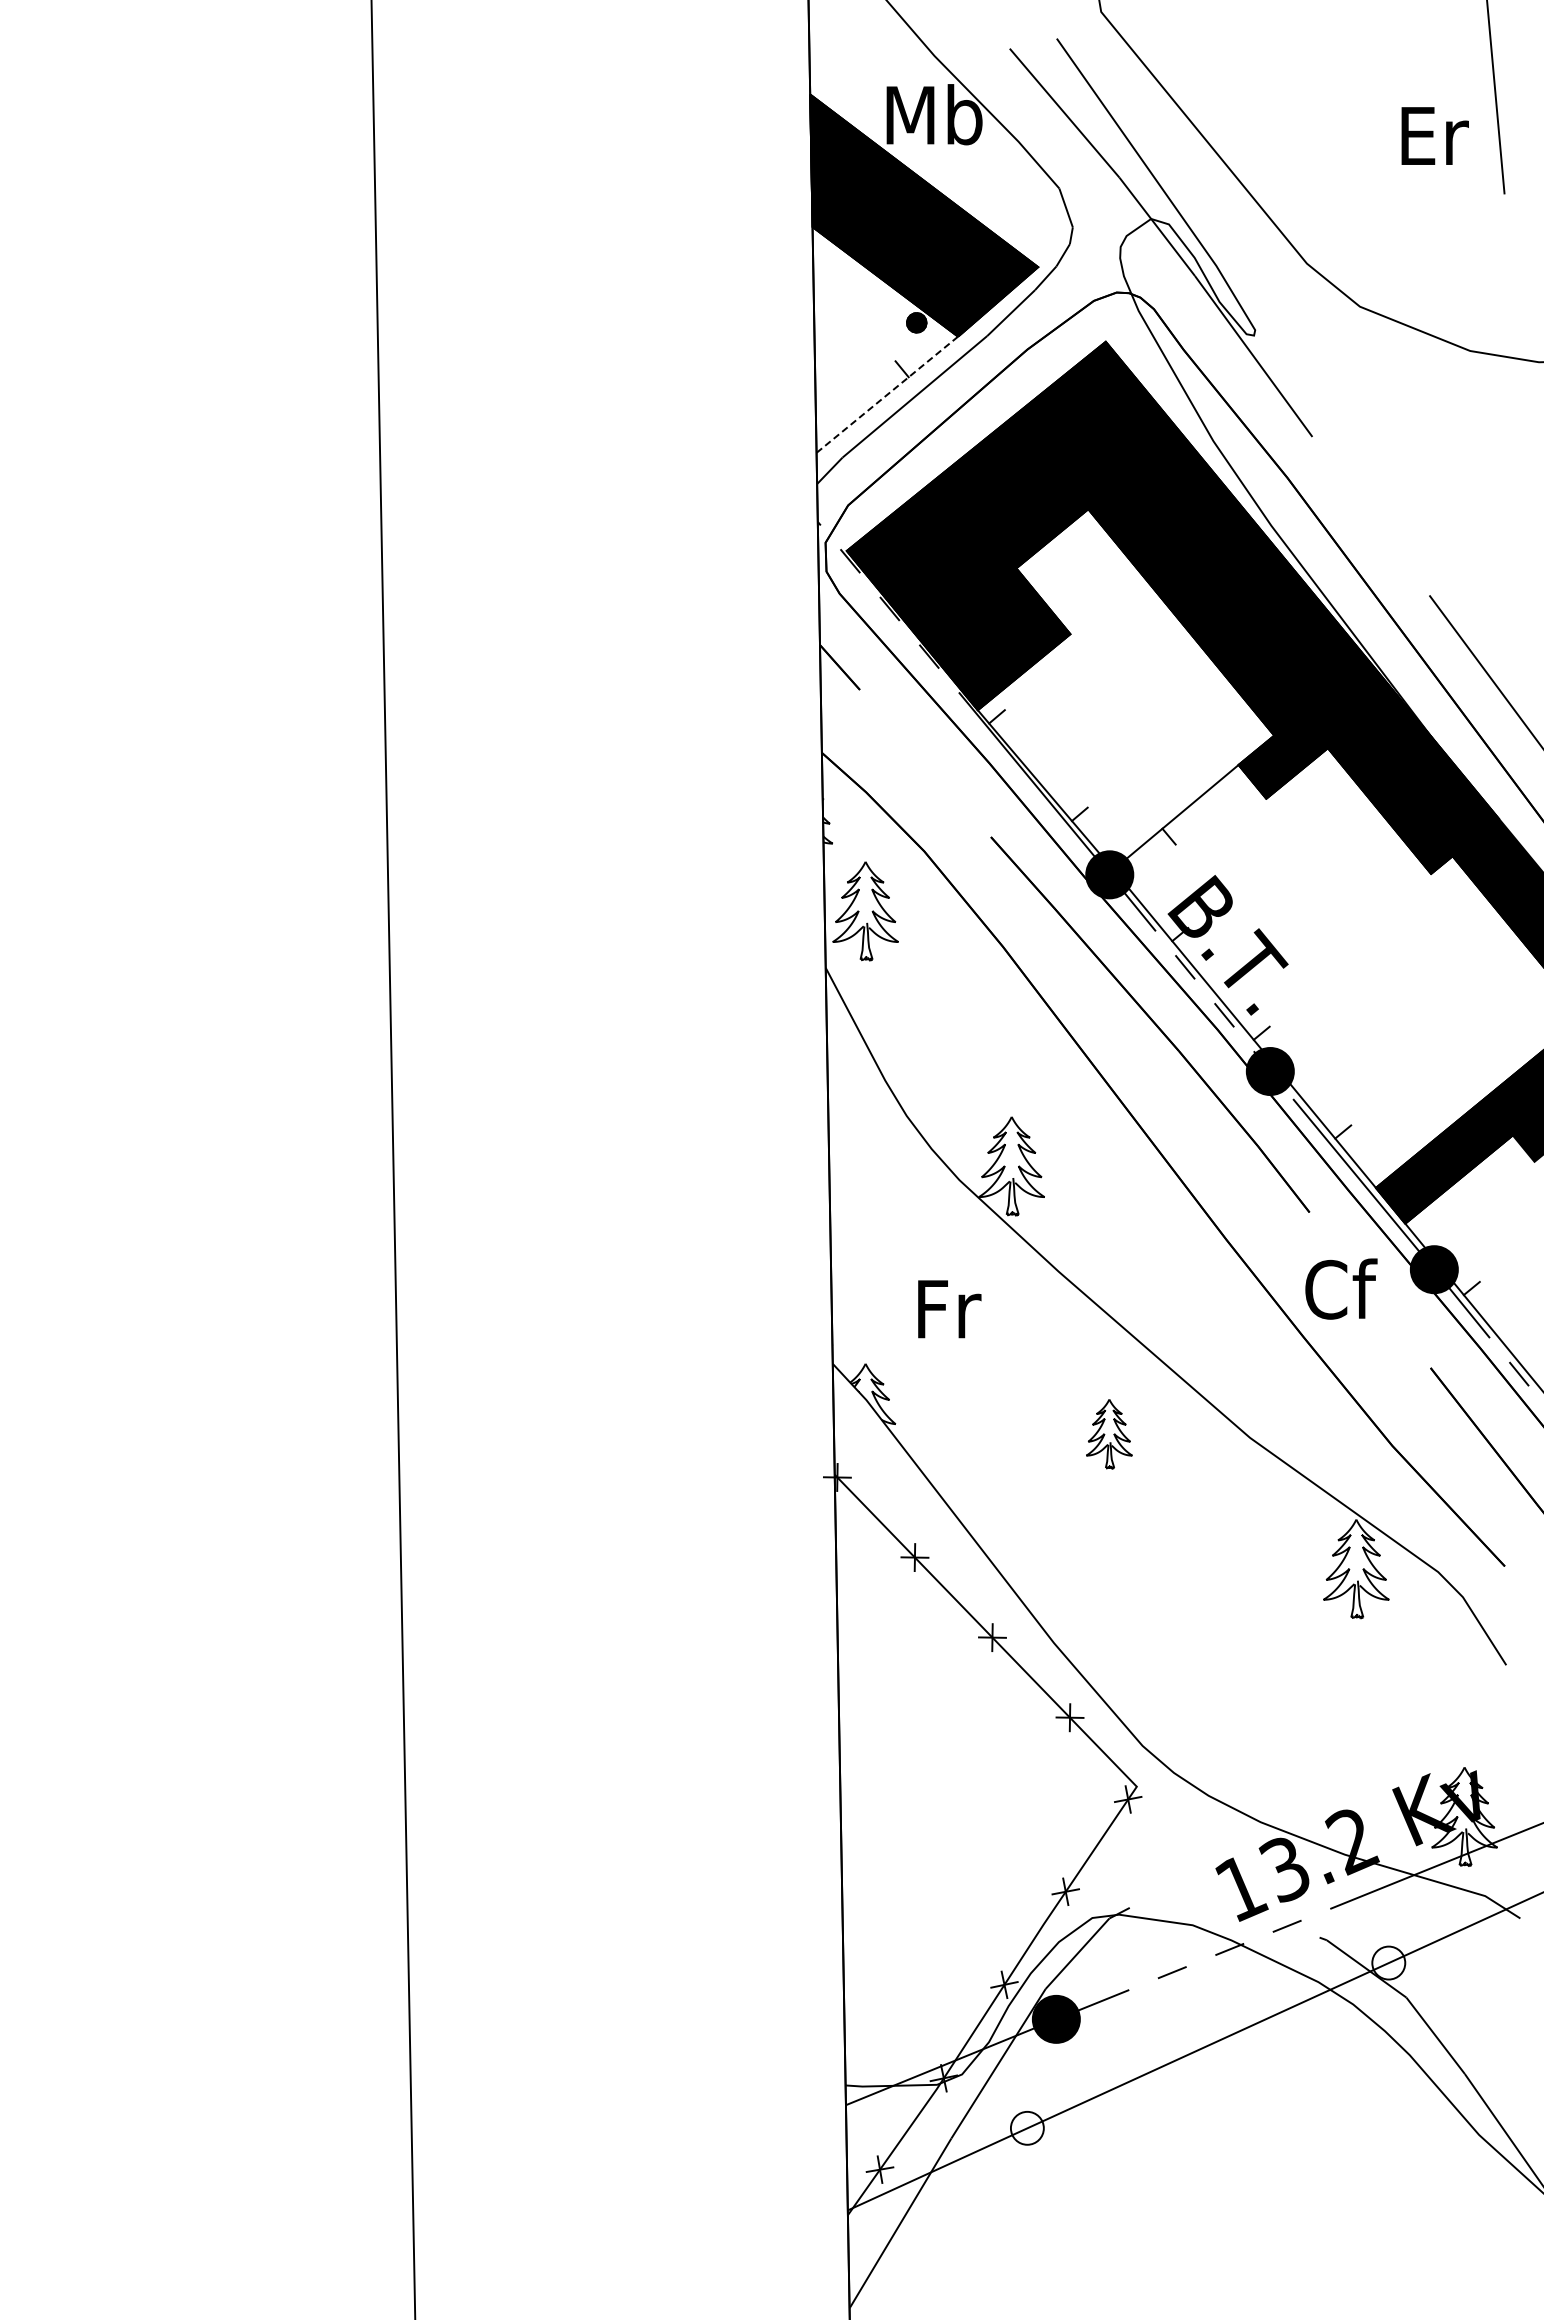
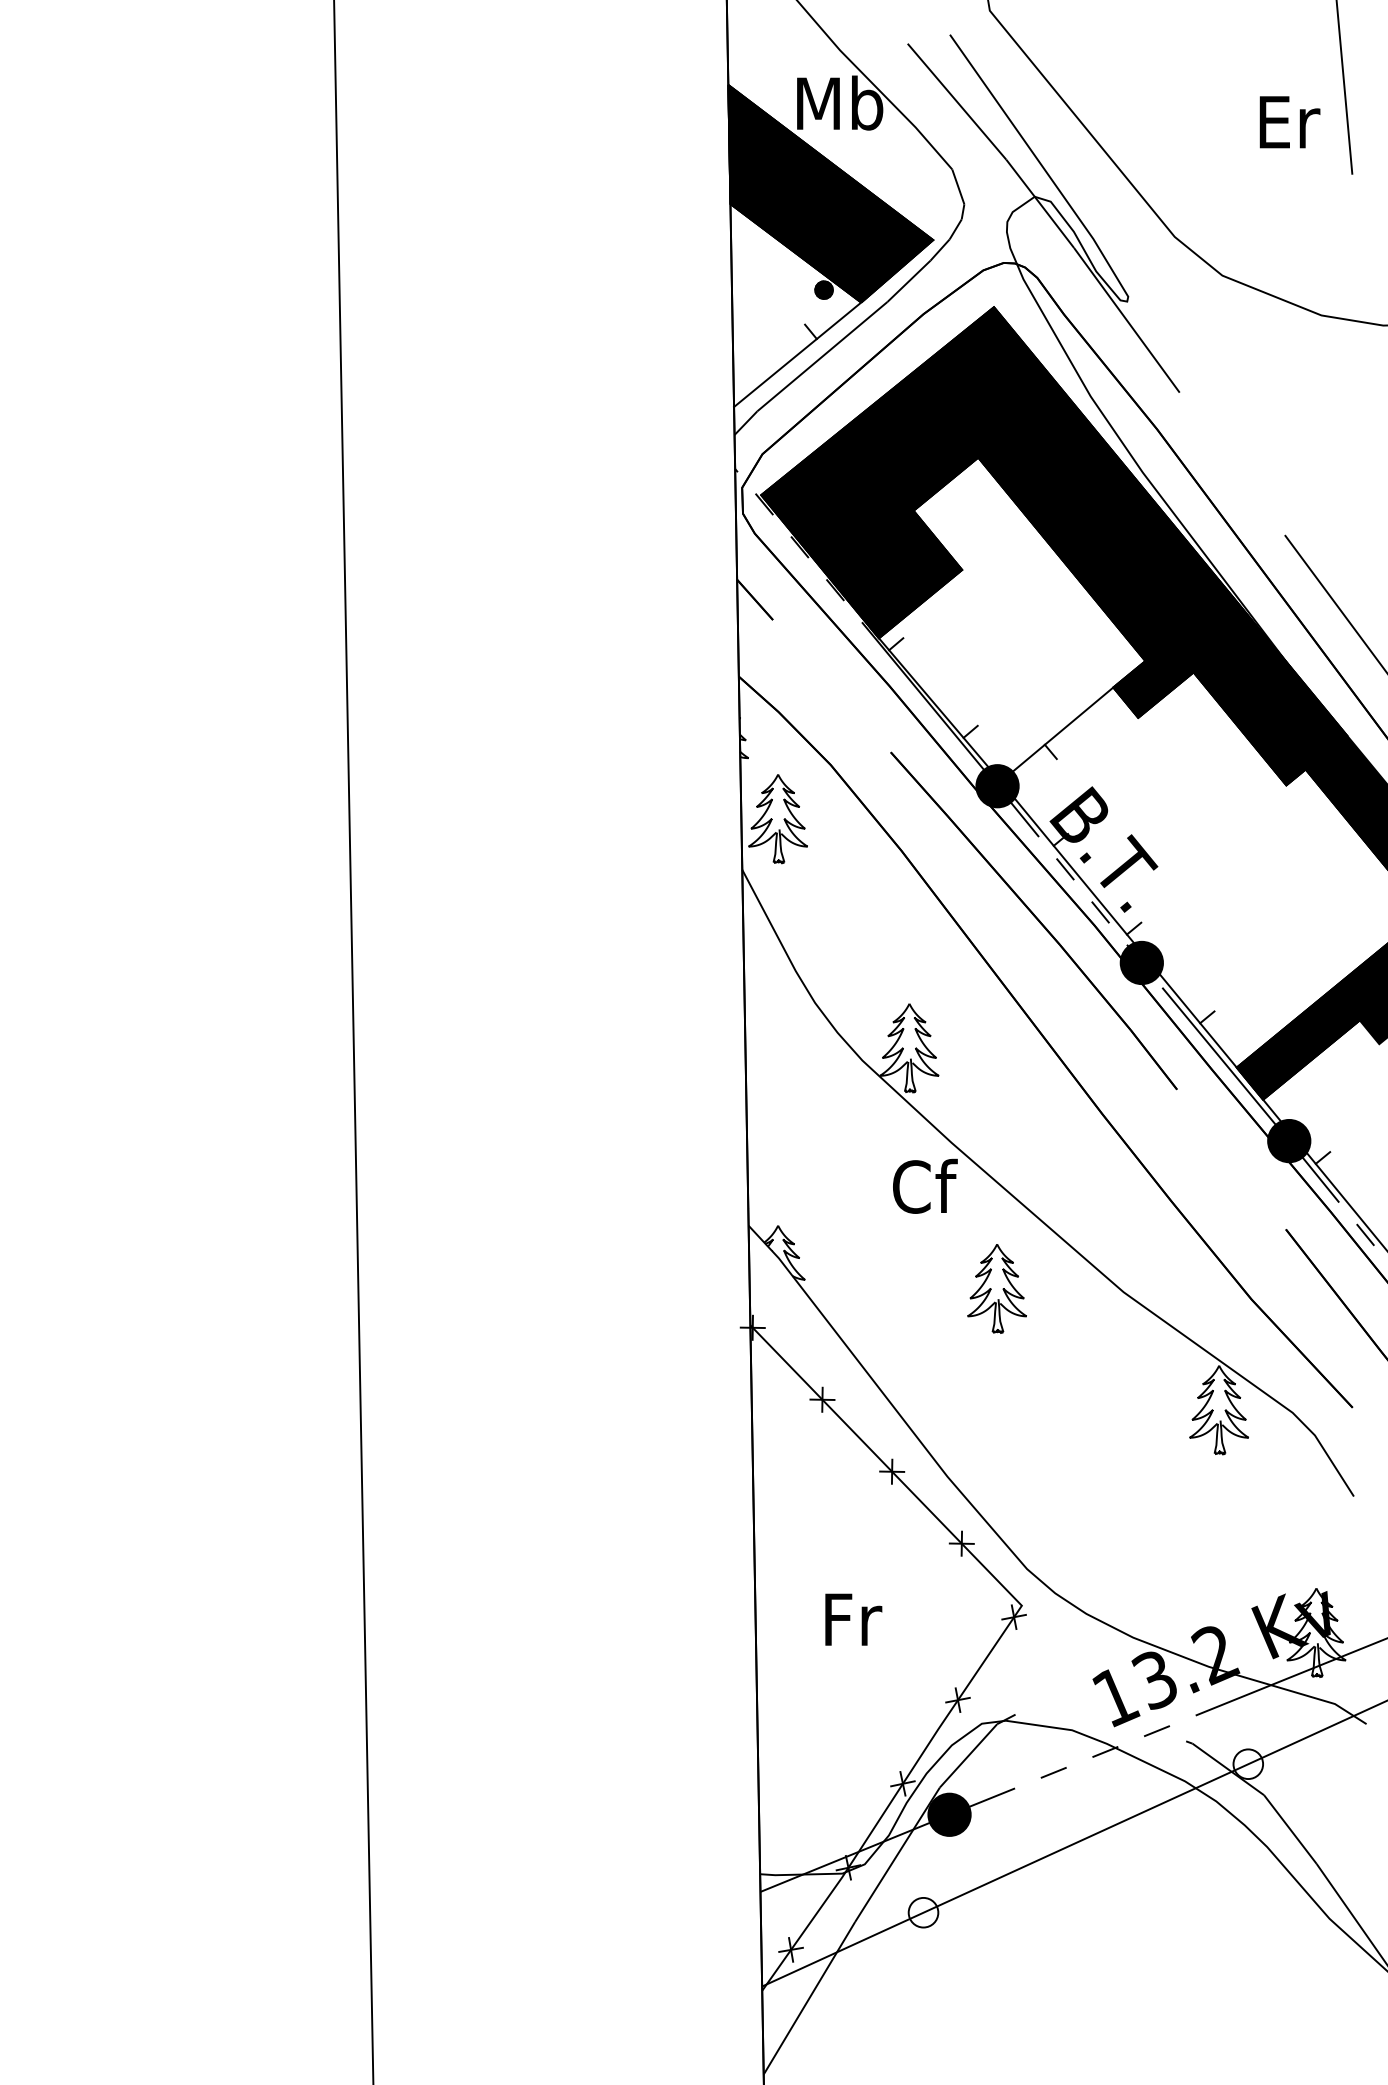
line: (887, 394) -> (797, 354), dashed -> solid
text: (1341, 1288) -> (925, 1185), moved
text: (949, 1309) -> (853, 1619), moved
part: (1109, 1434) -> (997, 1289), size x1.43

